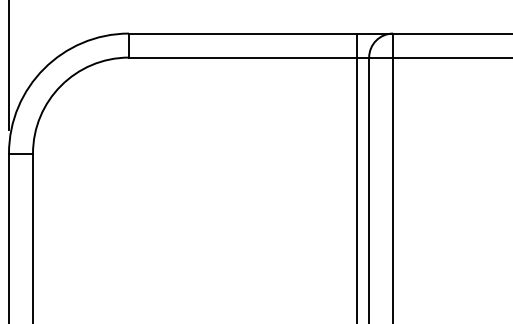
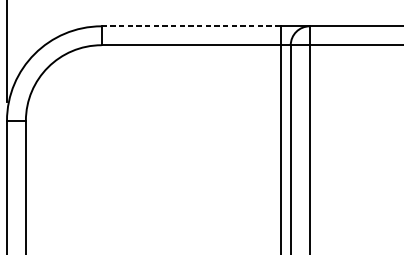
line: (243, 33) -> (191, 26), solid -> dashed

